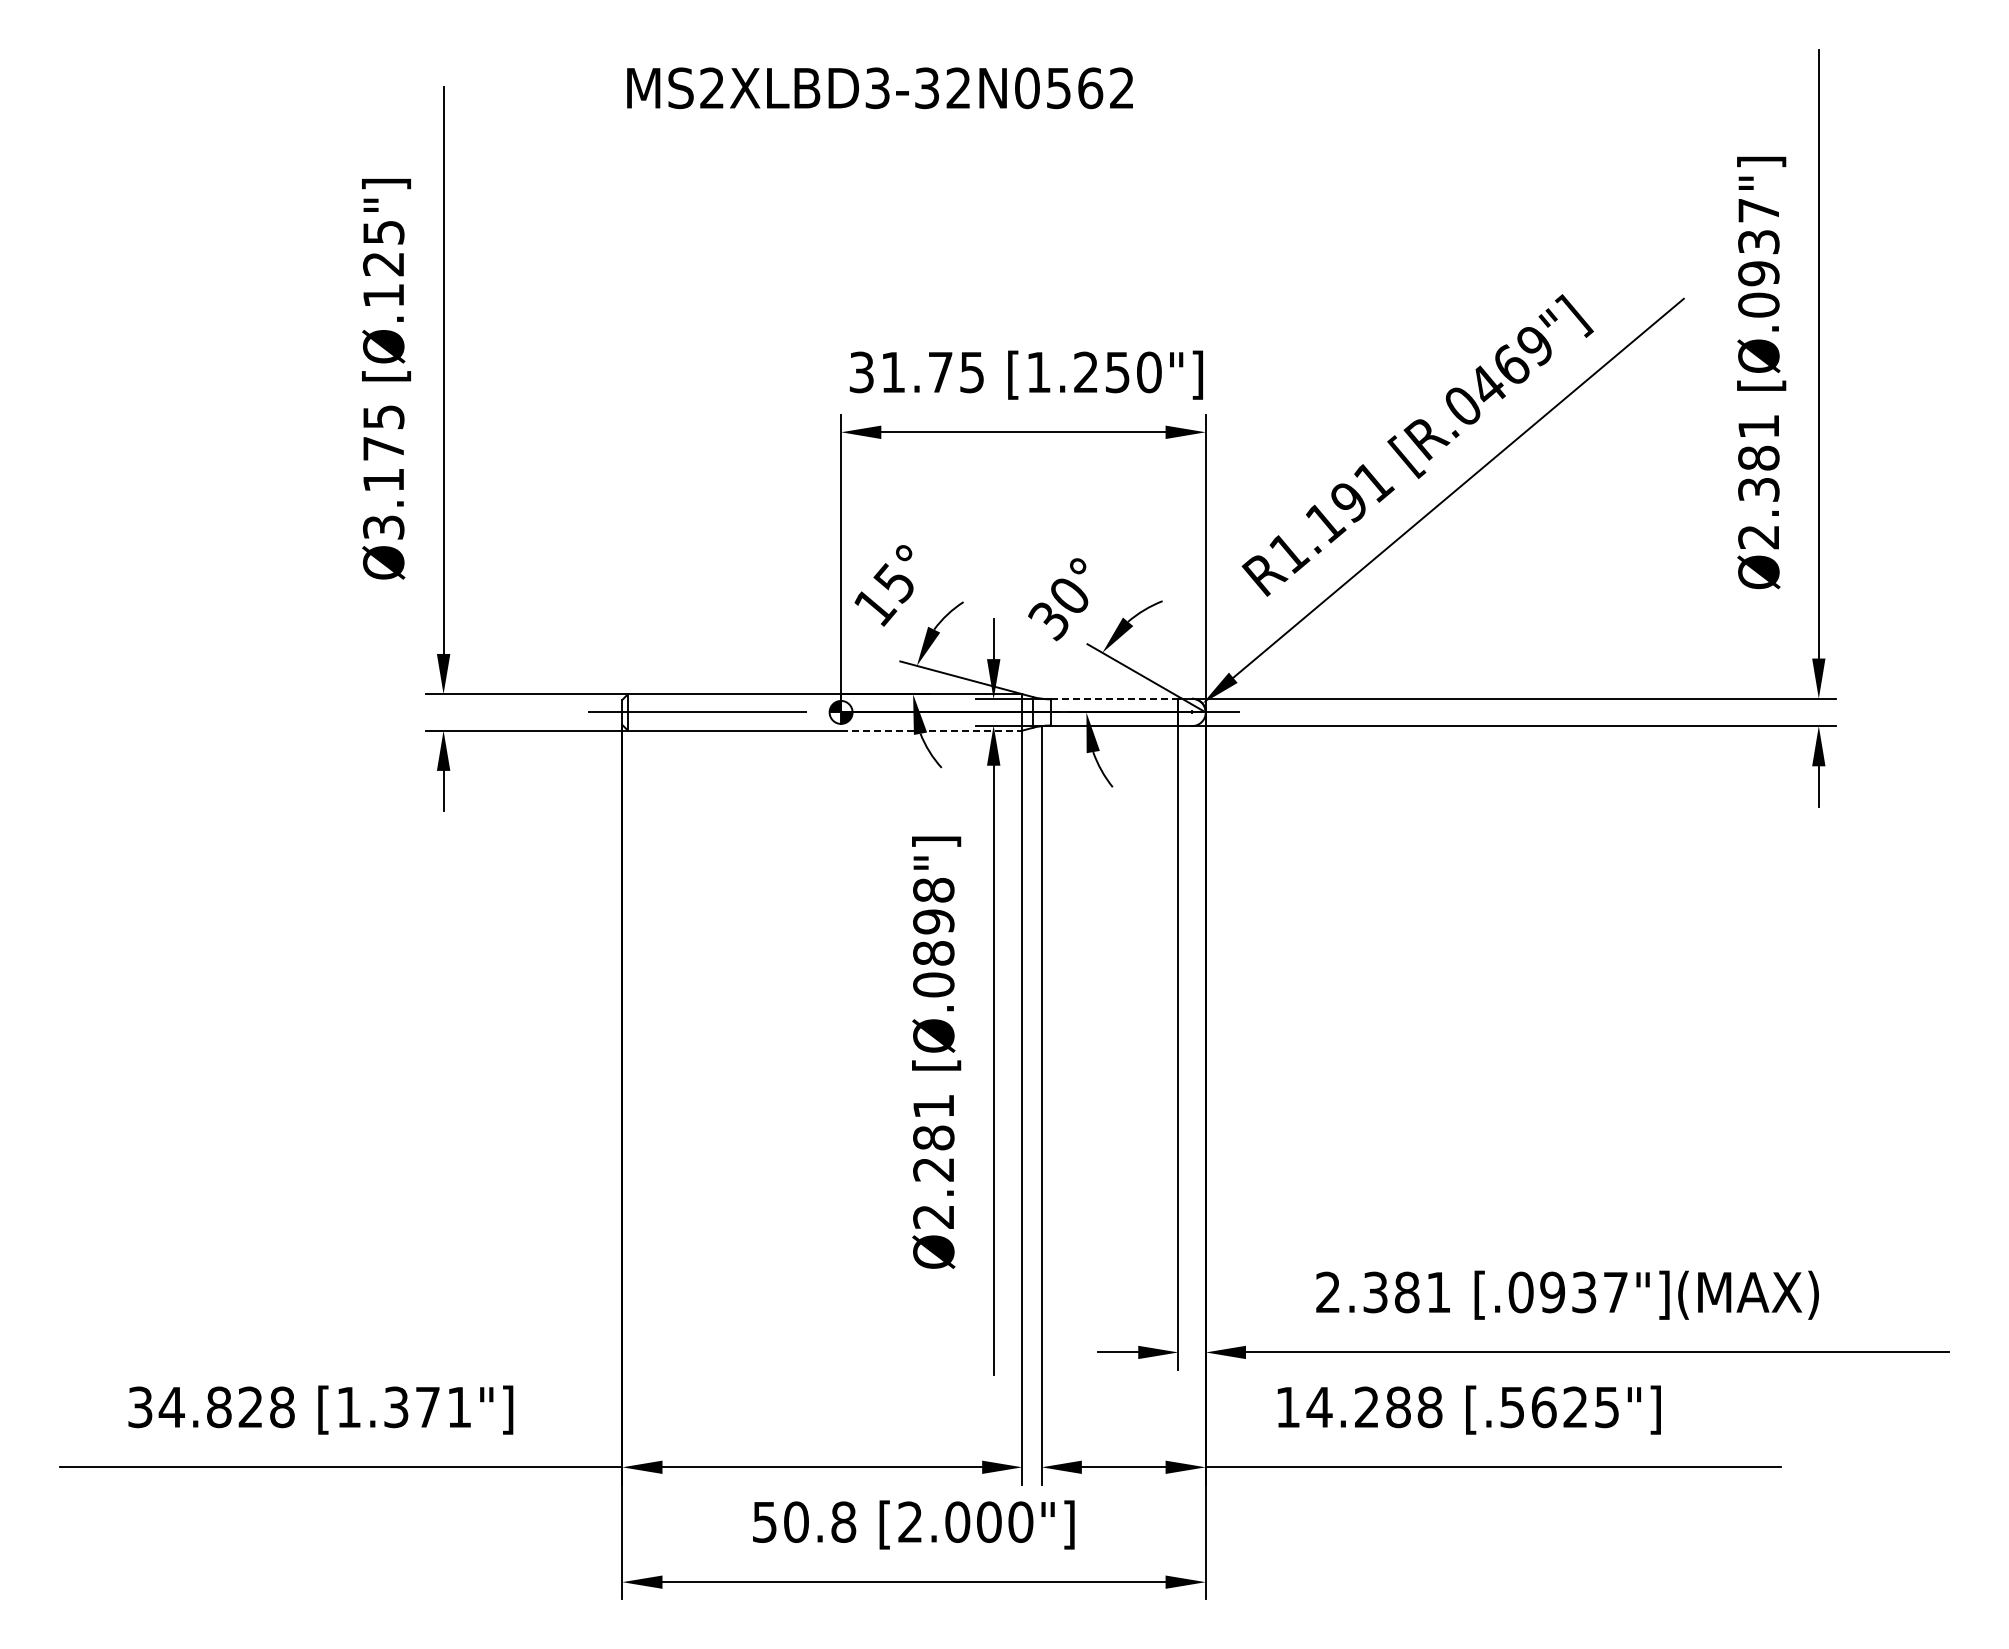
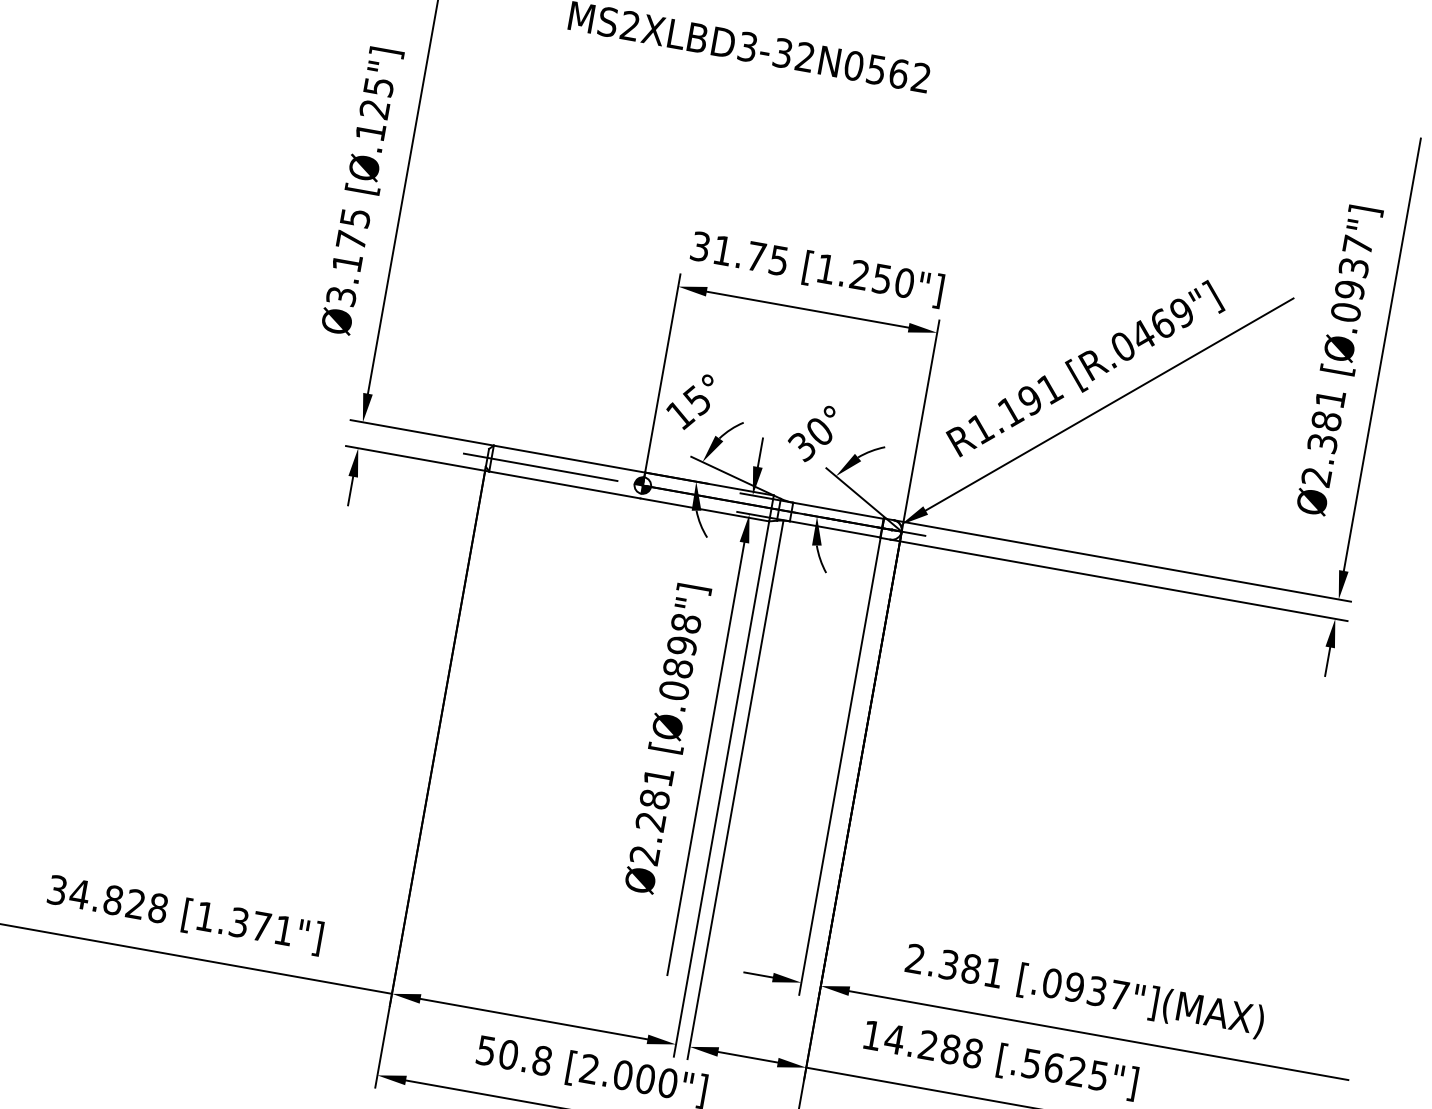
line: (1114, 699) -> (838, 510), dashed -> solid
line: (931, 730) -> (704, 509), dashed -> solid

